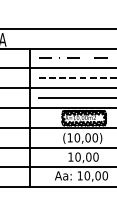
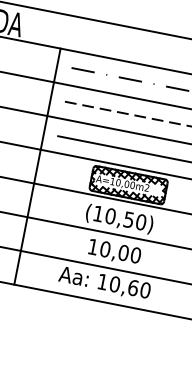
text: (87, 137) -> (128, 219), (10,00) -> (10,50)
text: (97, 175) -> (132, 287), 10,00 -> 10,60

